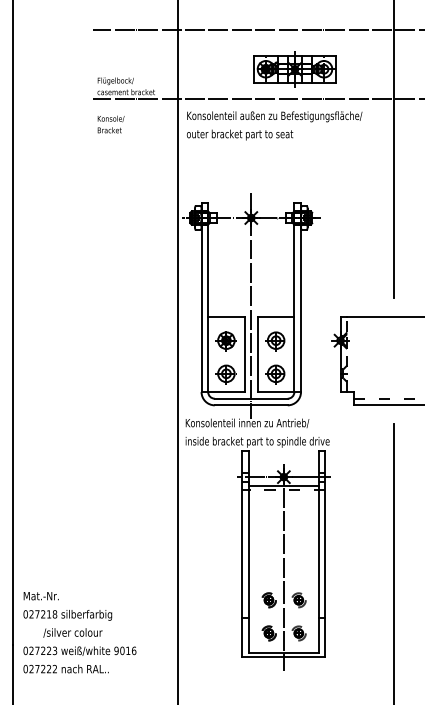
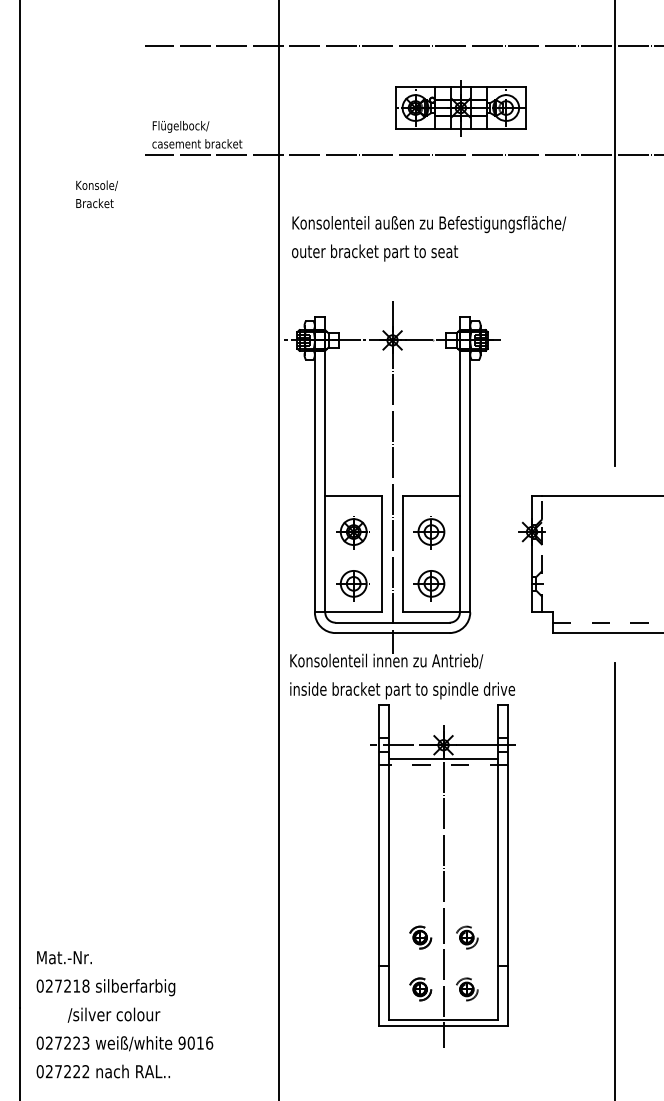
text: (110, 124) -> (96, 194), moved
text: (274, 125) -> (428, 238), moved
text: (79, 632) -> (124, 1014), moved

